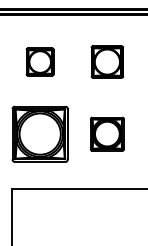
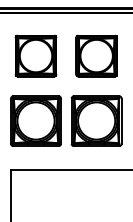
part: (39, 61) -> (35, 55), size x1.67
part: (107, 61) -> (96, 55), size x1.43
part: (107, 133) -> (96, 120), size x1.67

